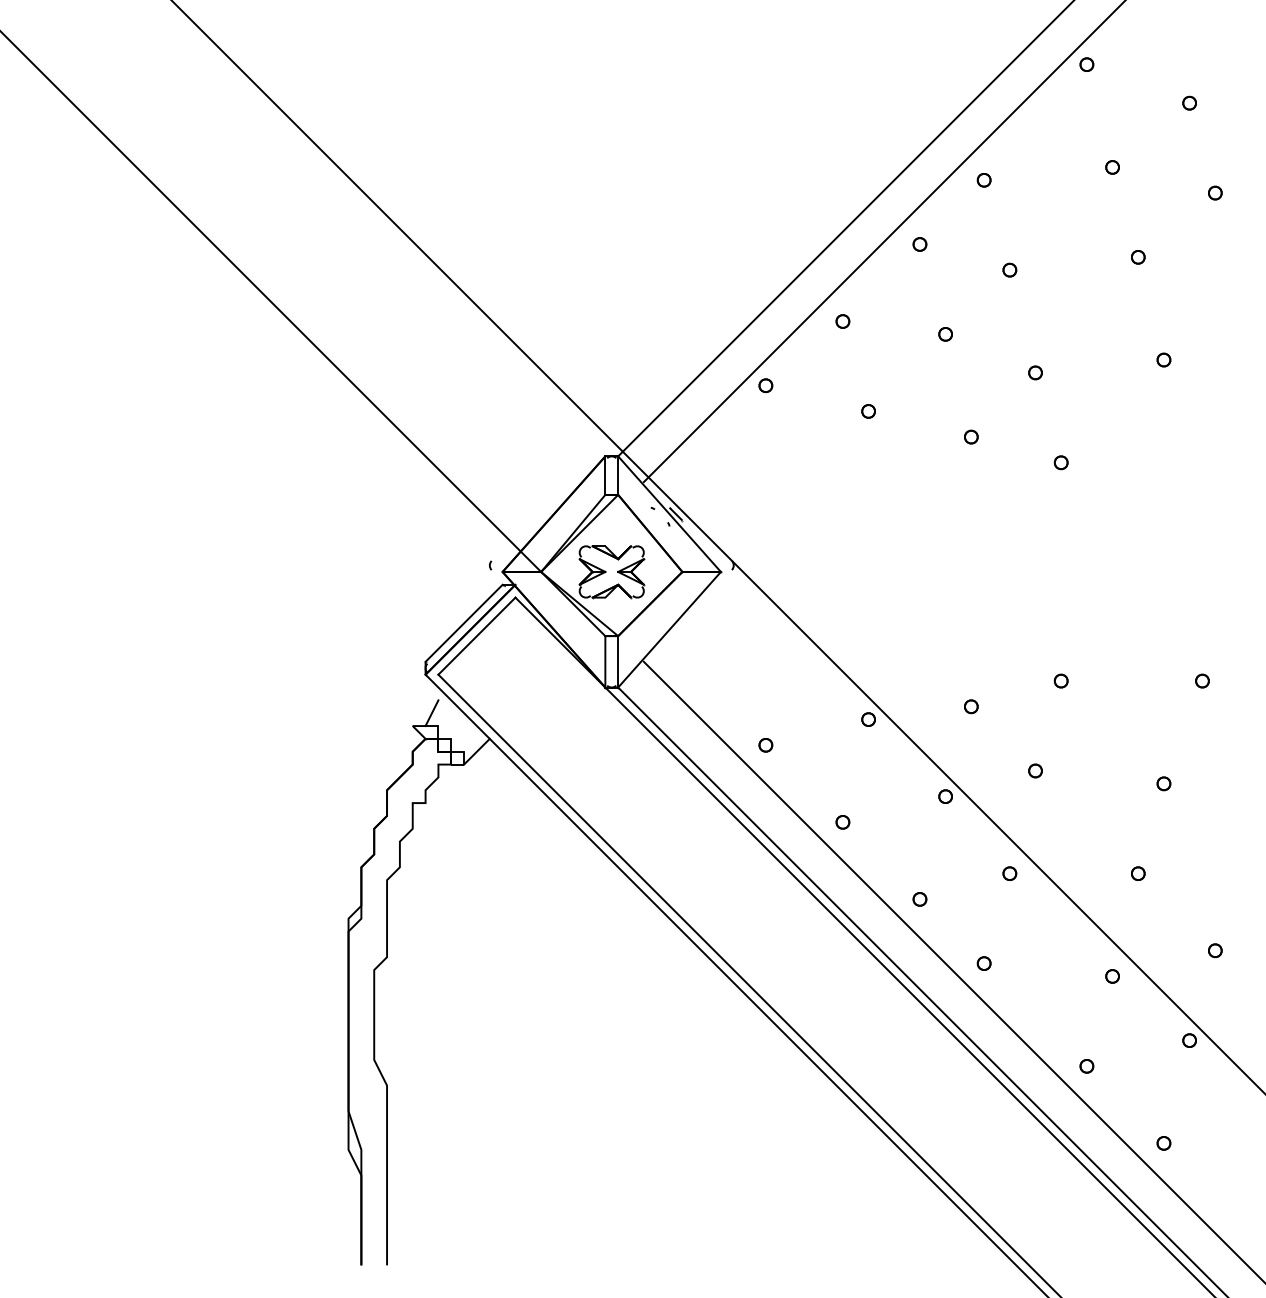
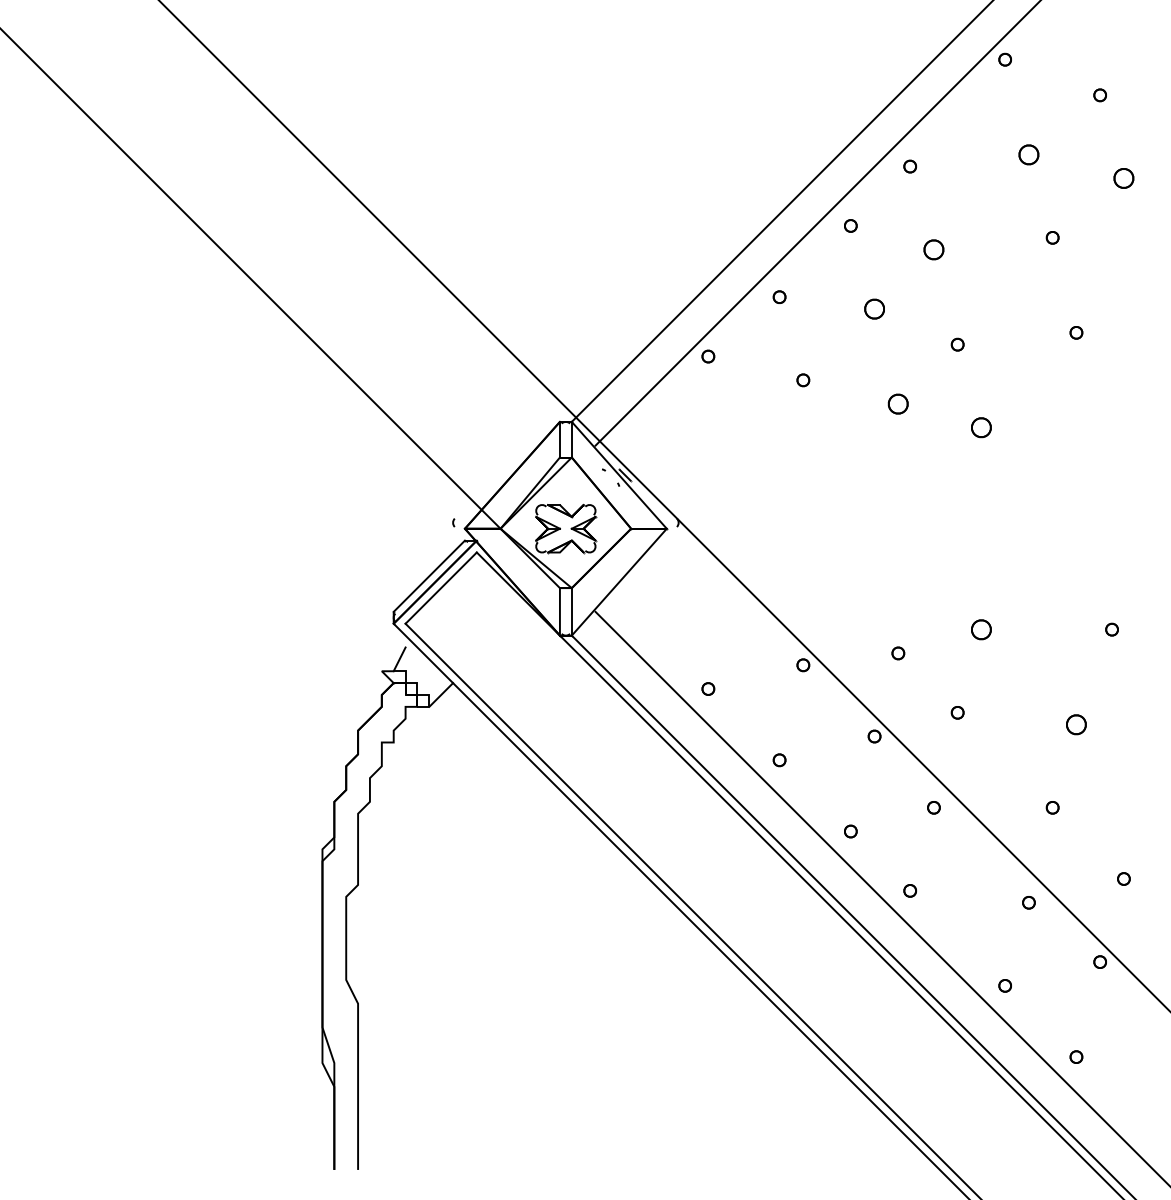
part: (1112, 167) -> (1028, 154), size x1.6
part: (1214, 193) -> (1123, 178), size x1.6
part: (1009, 269) -> (933, 249), size x1.6
part: (945, 333) -> (874, 308), size x1.6
part: (971, 436) -> (898, 403), size x1.6
part: (1061, 462) -> (981, 427), size x1.6
part: (1061, 680) -> (981, 629), size x1.6
part: (1164, 783) -> (1076, 724), size x1.6

